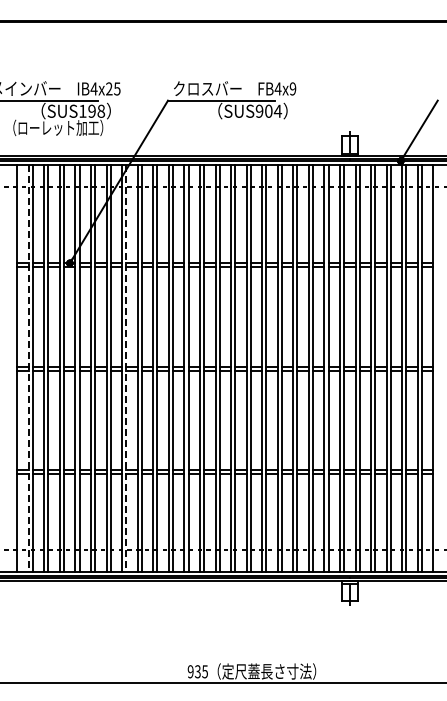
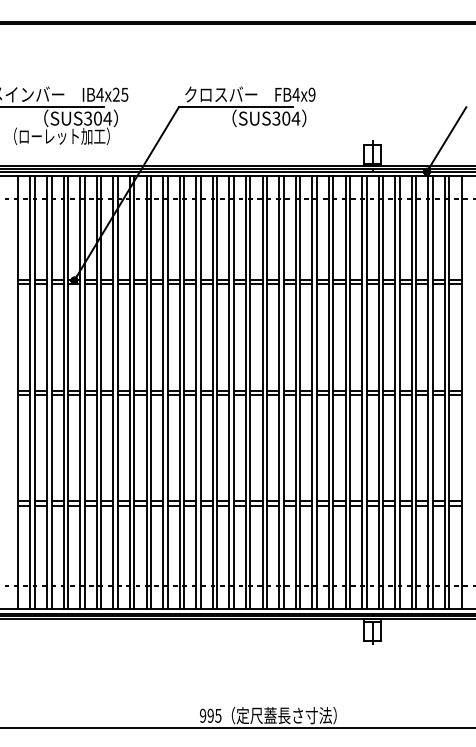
text: (92, 110) -> (98, 117), SUS198 -> SUS304
text: (259, 111) -> (276, 118), SUS904 -> SUS304
line: (28, 369) -> (30, 393), dashed -> solid
line: (126, 369) -> (134, 393), dashed -> solid
text: (197, 671) -> (210, 715), 935 -> 995

